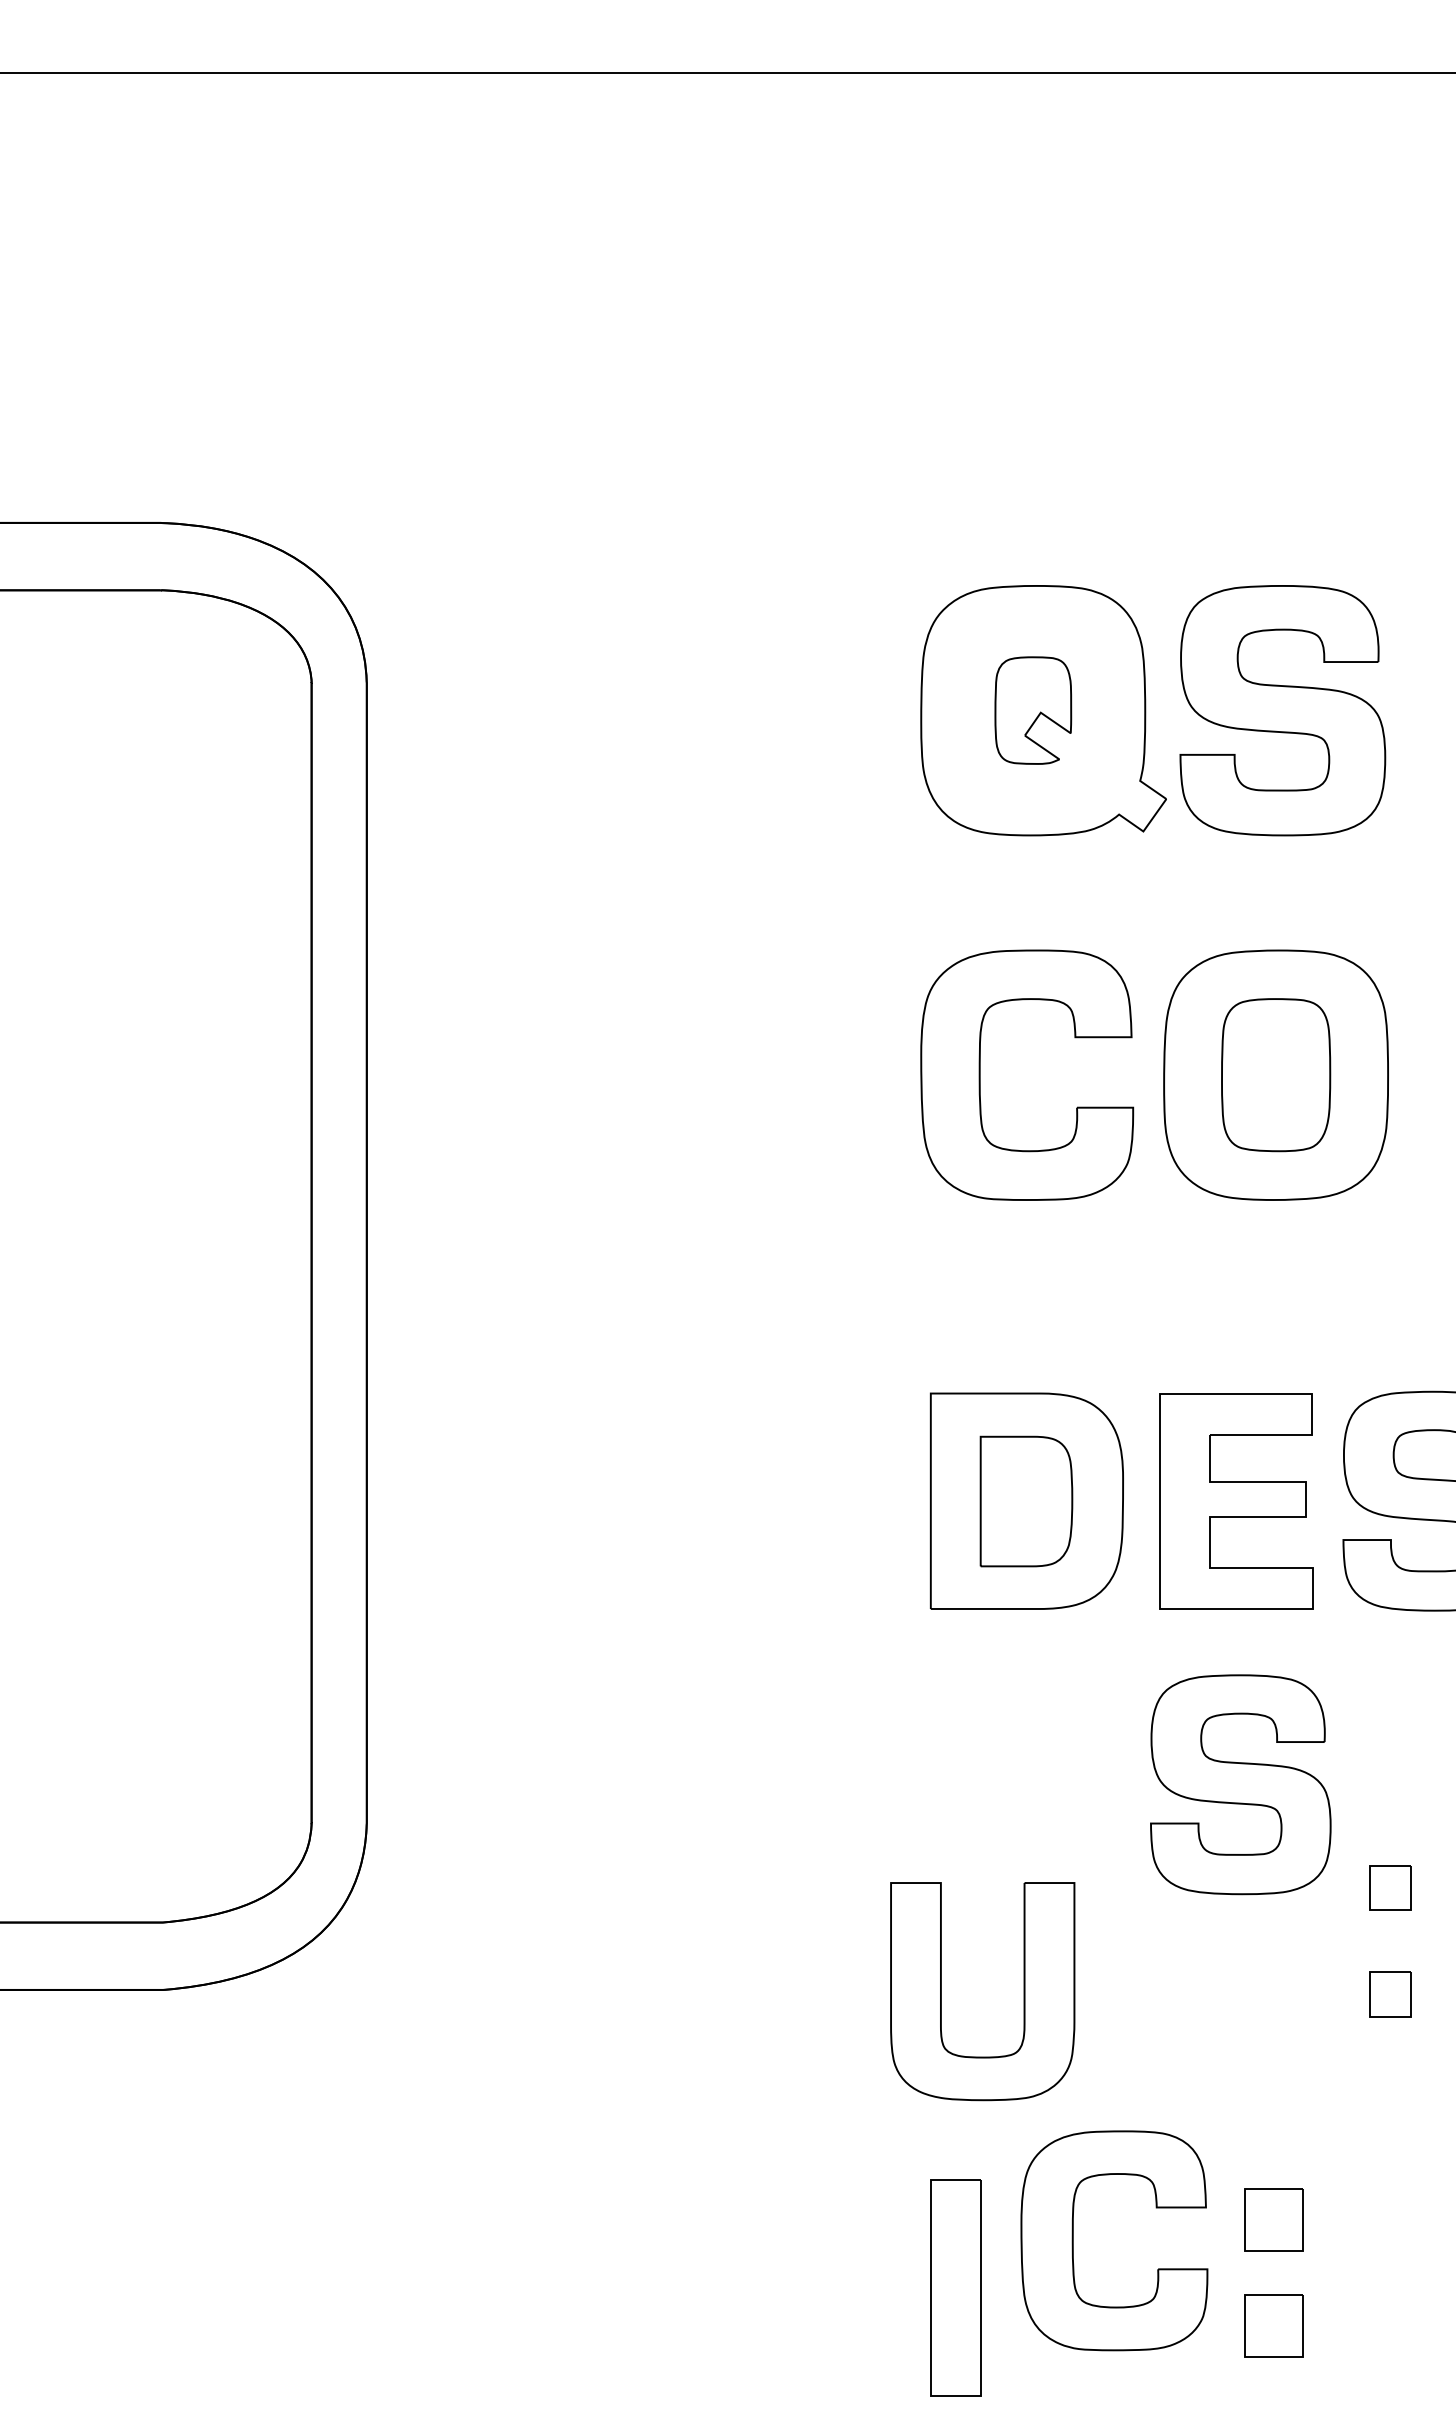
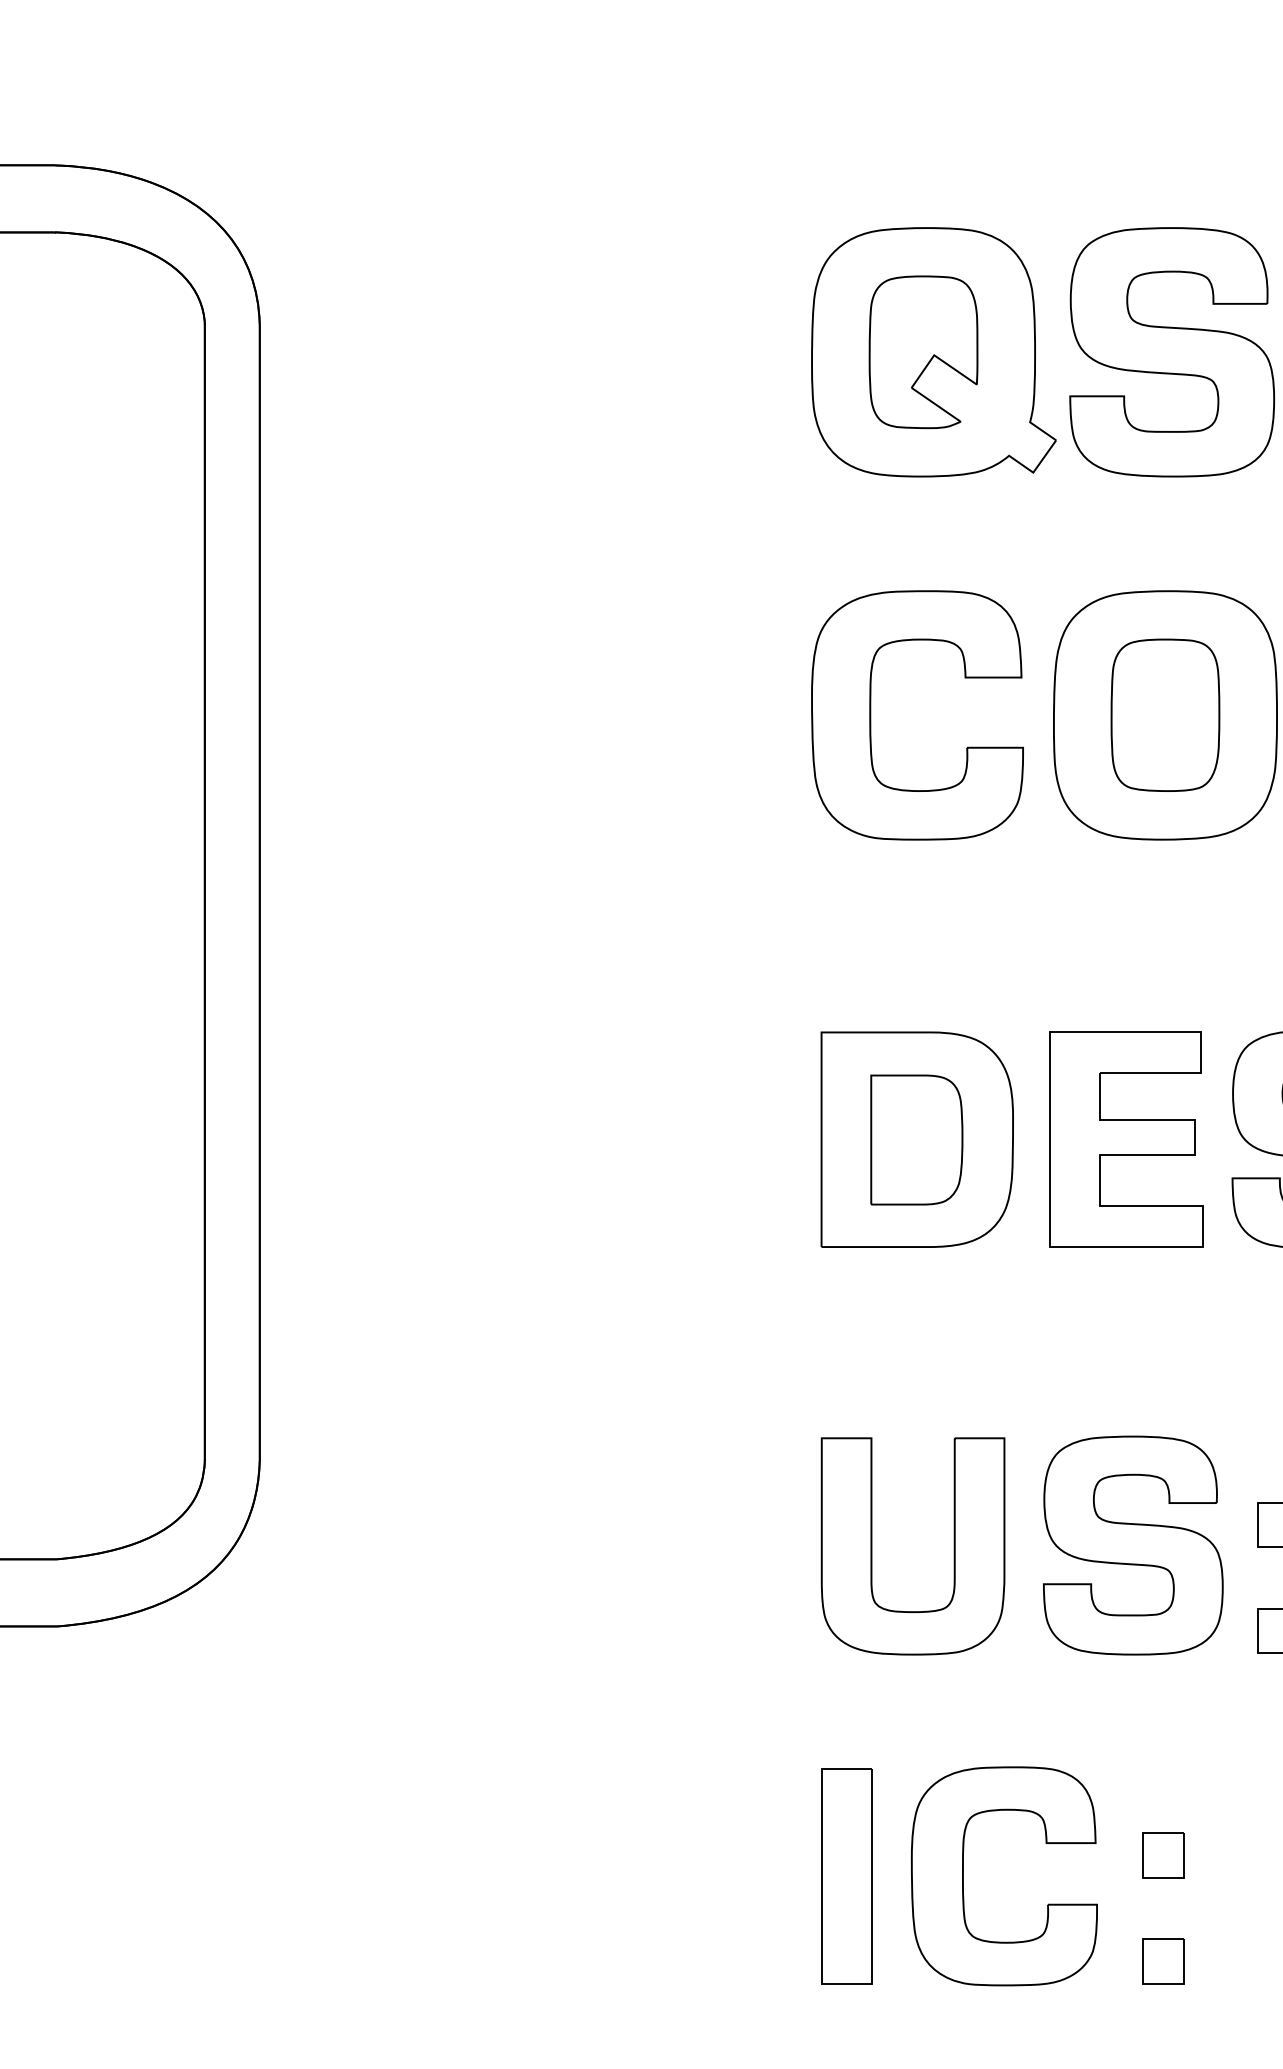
part: (1033, 710) -> (923, 352), size x1.43
part: (1240, 1784) -> (1132, 1545), moved
part: (941, 1991) -> (872, 1546), moved
part: (1273, 2219) -> (1162, 1855), size x0.71
part: (955, 2287) -> (846, 1876), moved
part: (1273, 2326) -> (1162, 1961), size x0.71

